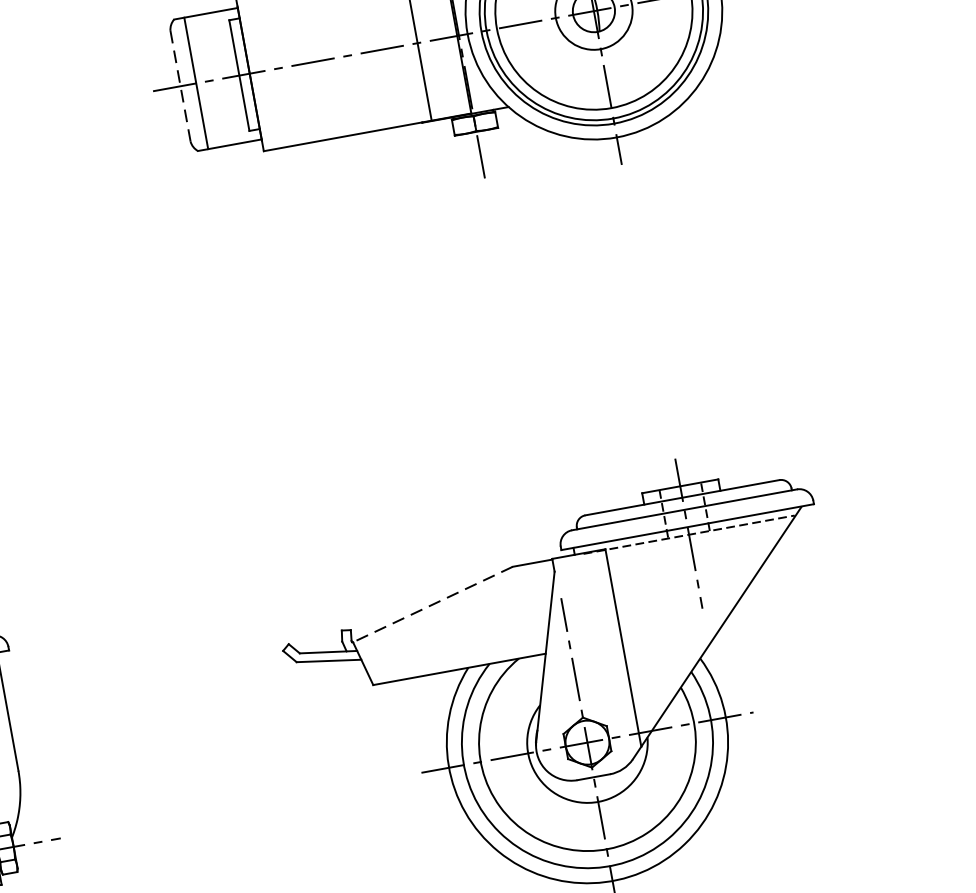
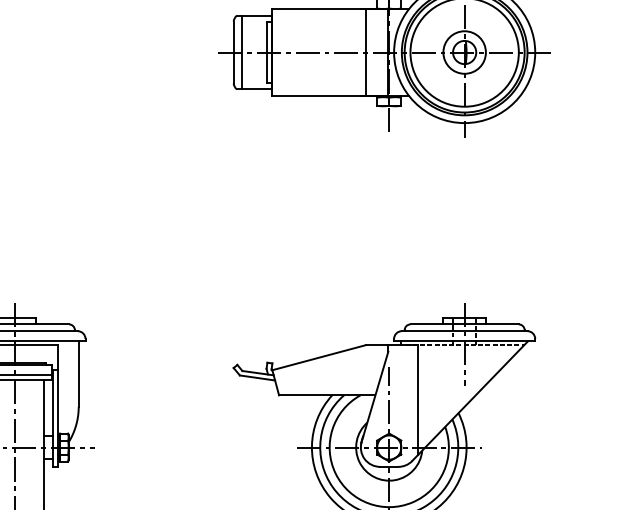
line: (180, 86) -> (233, 52), dashed -> solid
line: (433, 604) -> (319, 357), dashed -> solid

